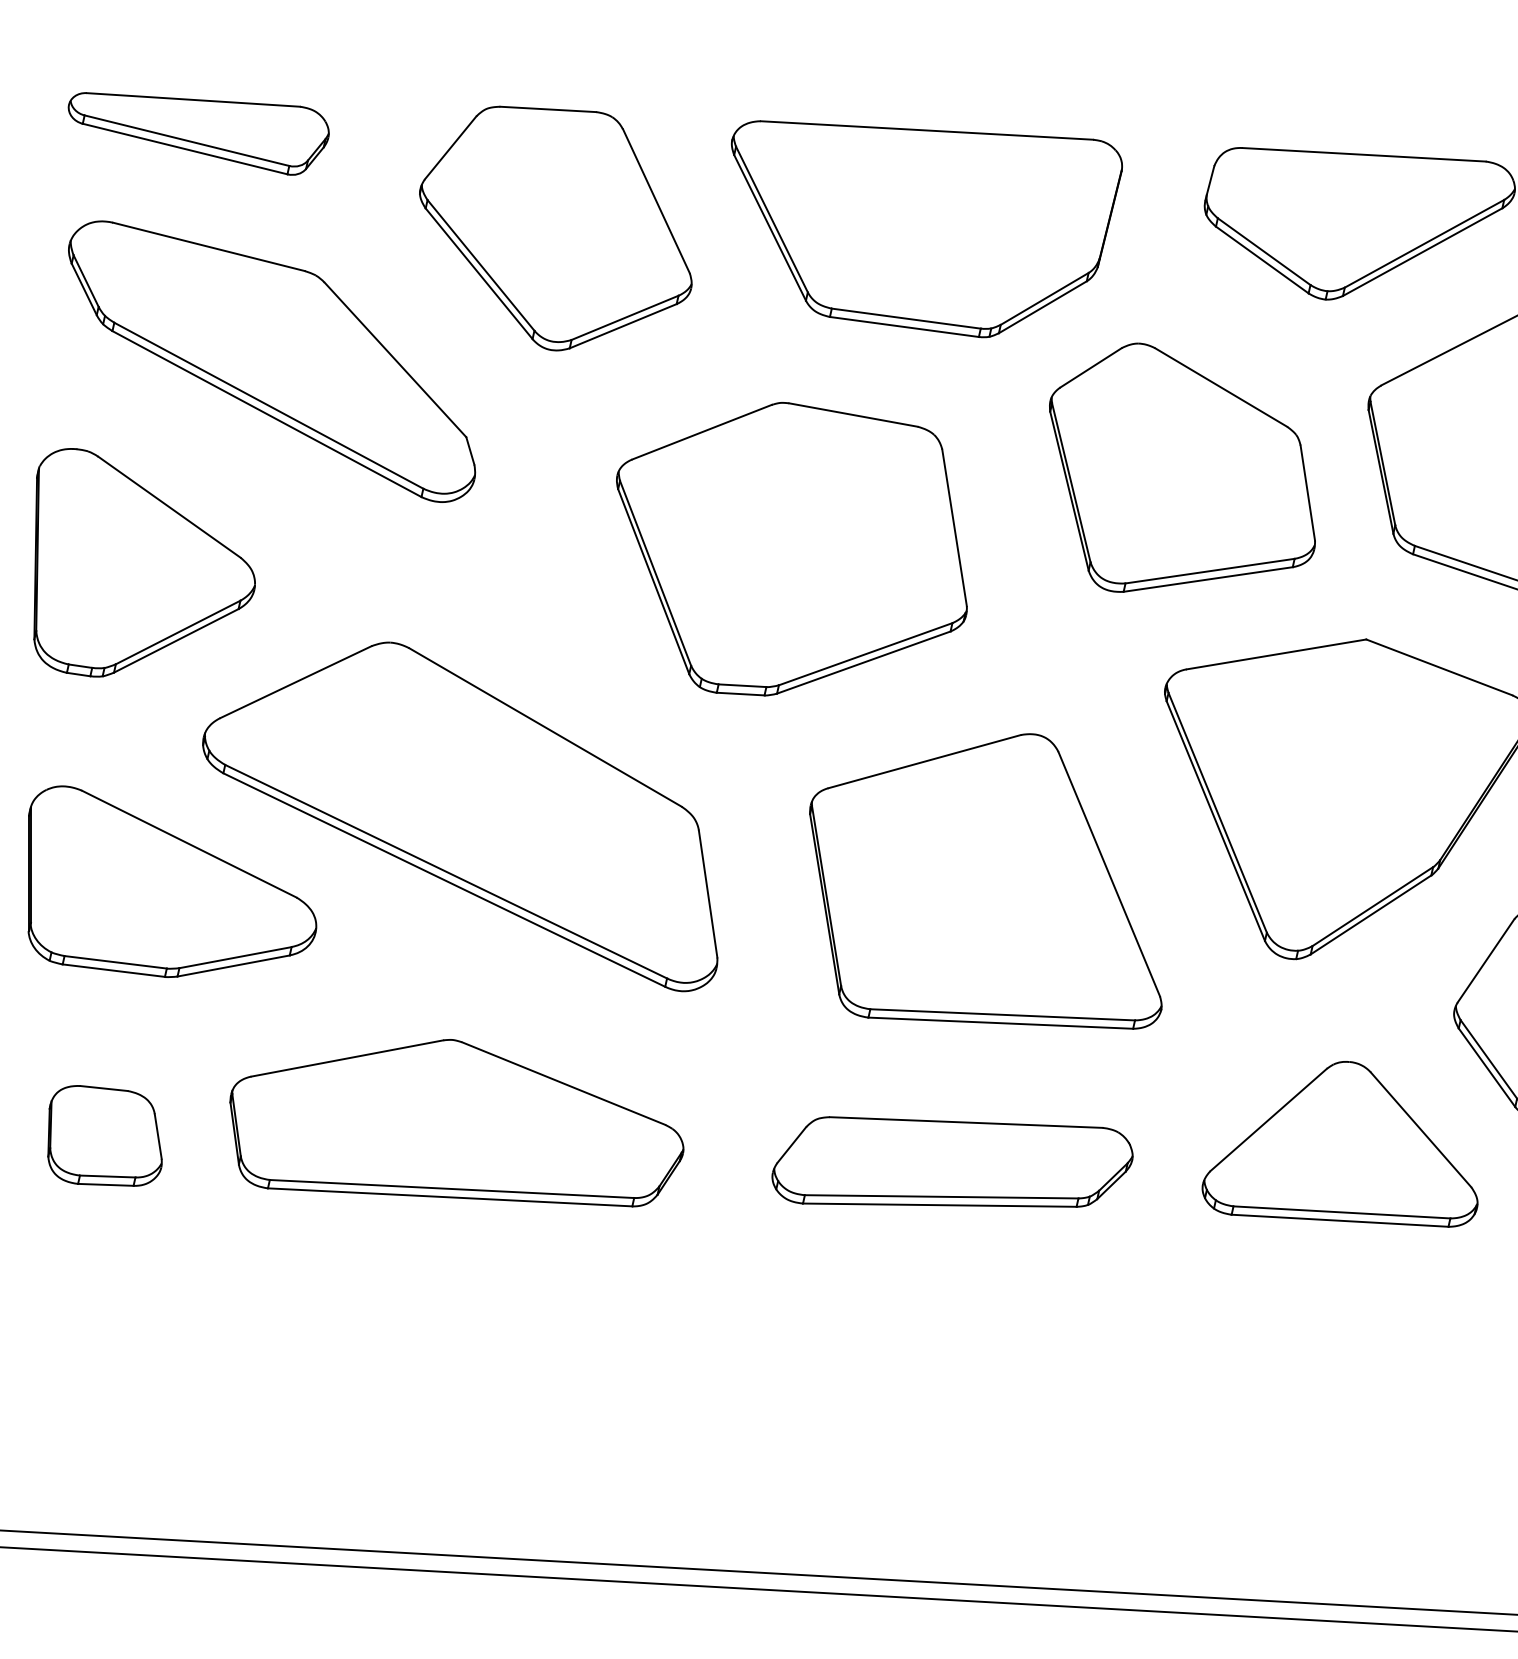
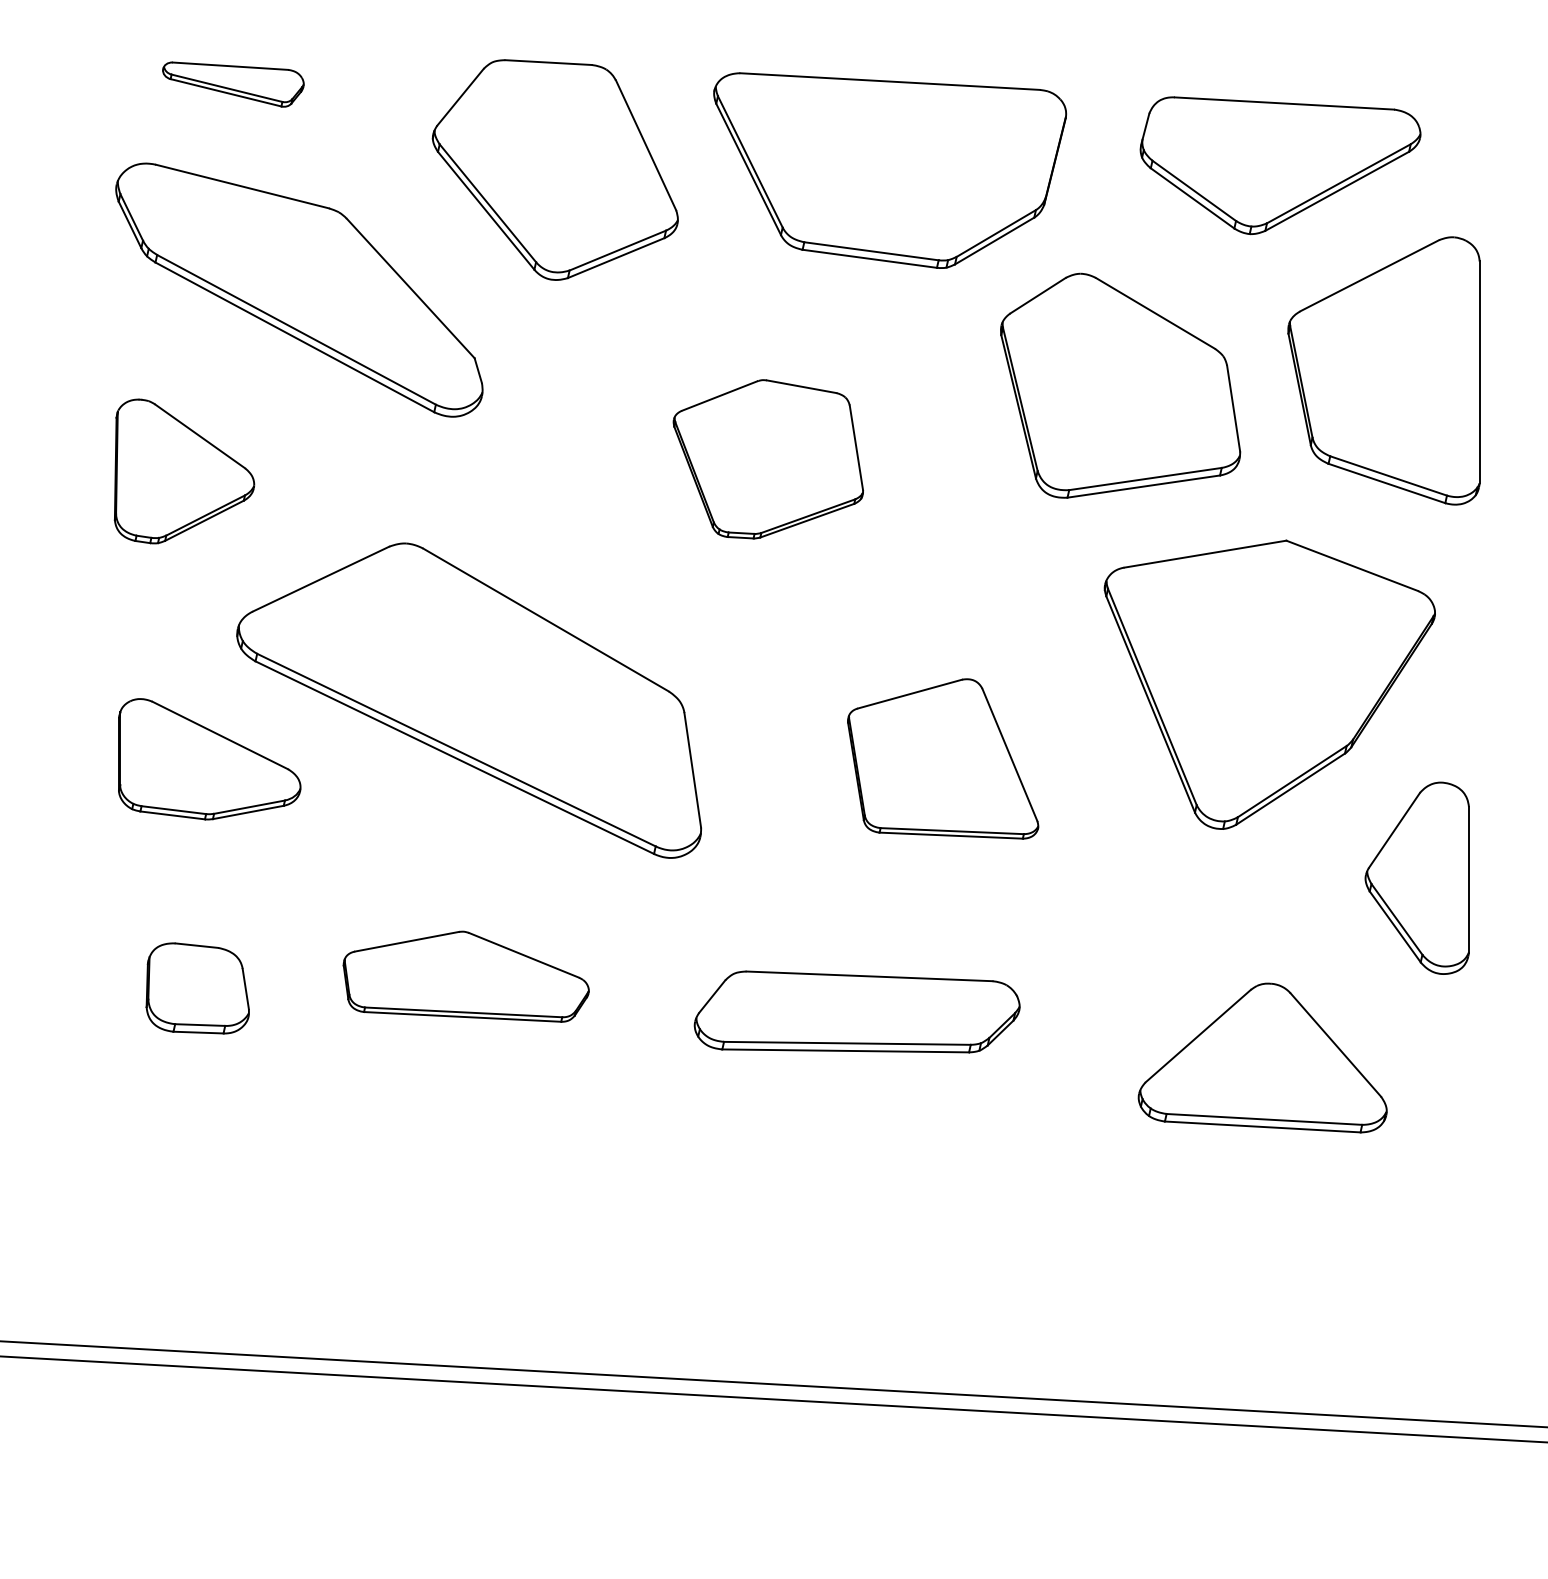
part: (198, 133) -> (233, 84), size x0.6
part: (792, 549) -> (768, 459), size x0.6
part: (144, 562) -> (184, 471), size x0.7
part: (985, 880) -> (942, 758), size x0.6
part: (172, 882) -> (209, 759), size x0.7
part: (457, 1122) -> (466, 976), size x0.6
part: (104, 1135) -> (197, 988), moved
part: (1339, 1143) -> (1262, 1057), moved
part: (951, 1161) -> (856, 1011), moved

